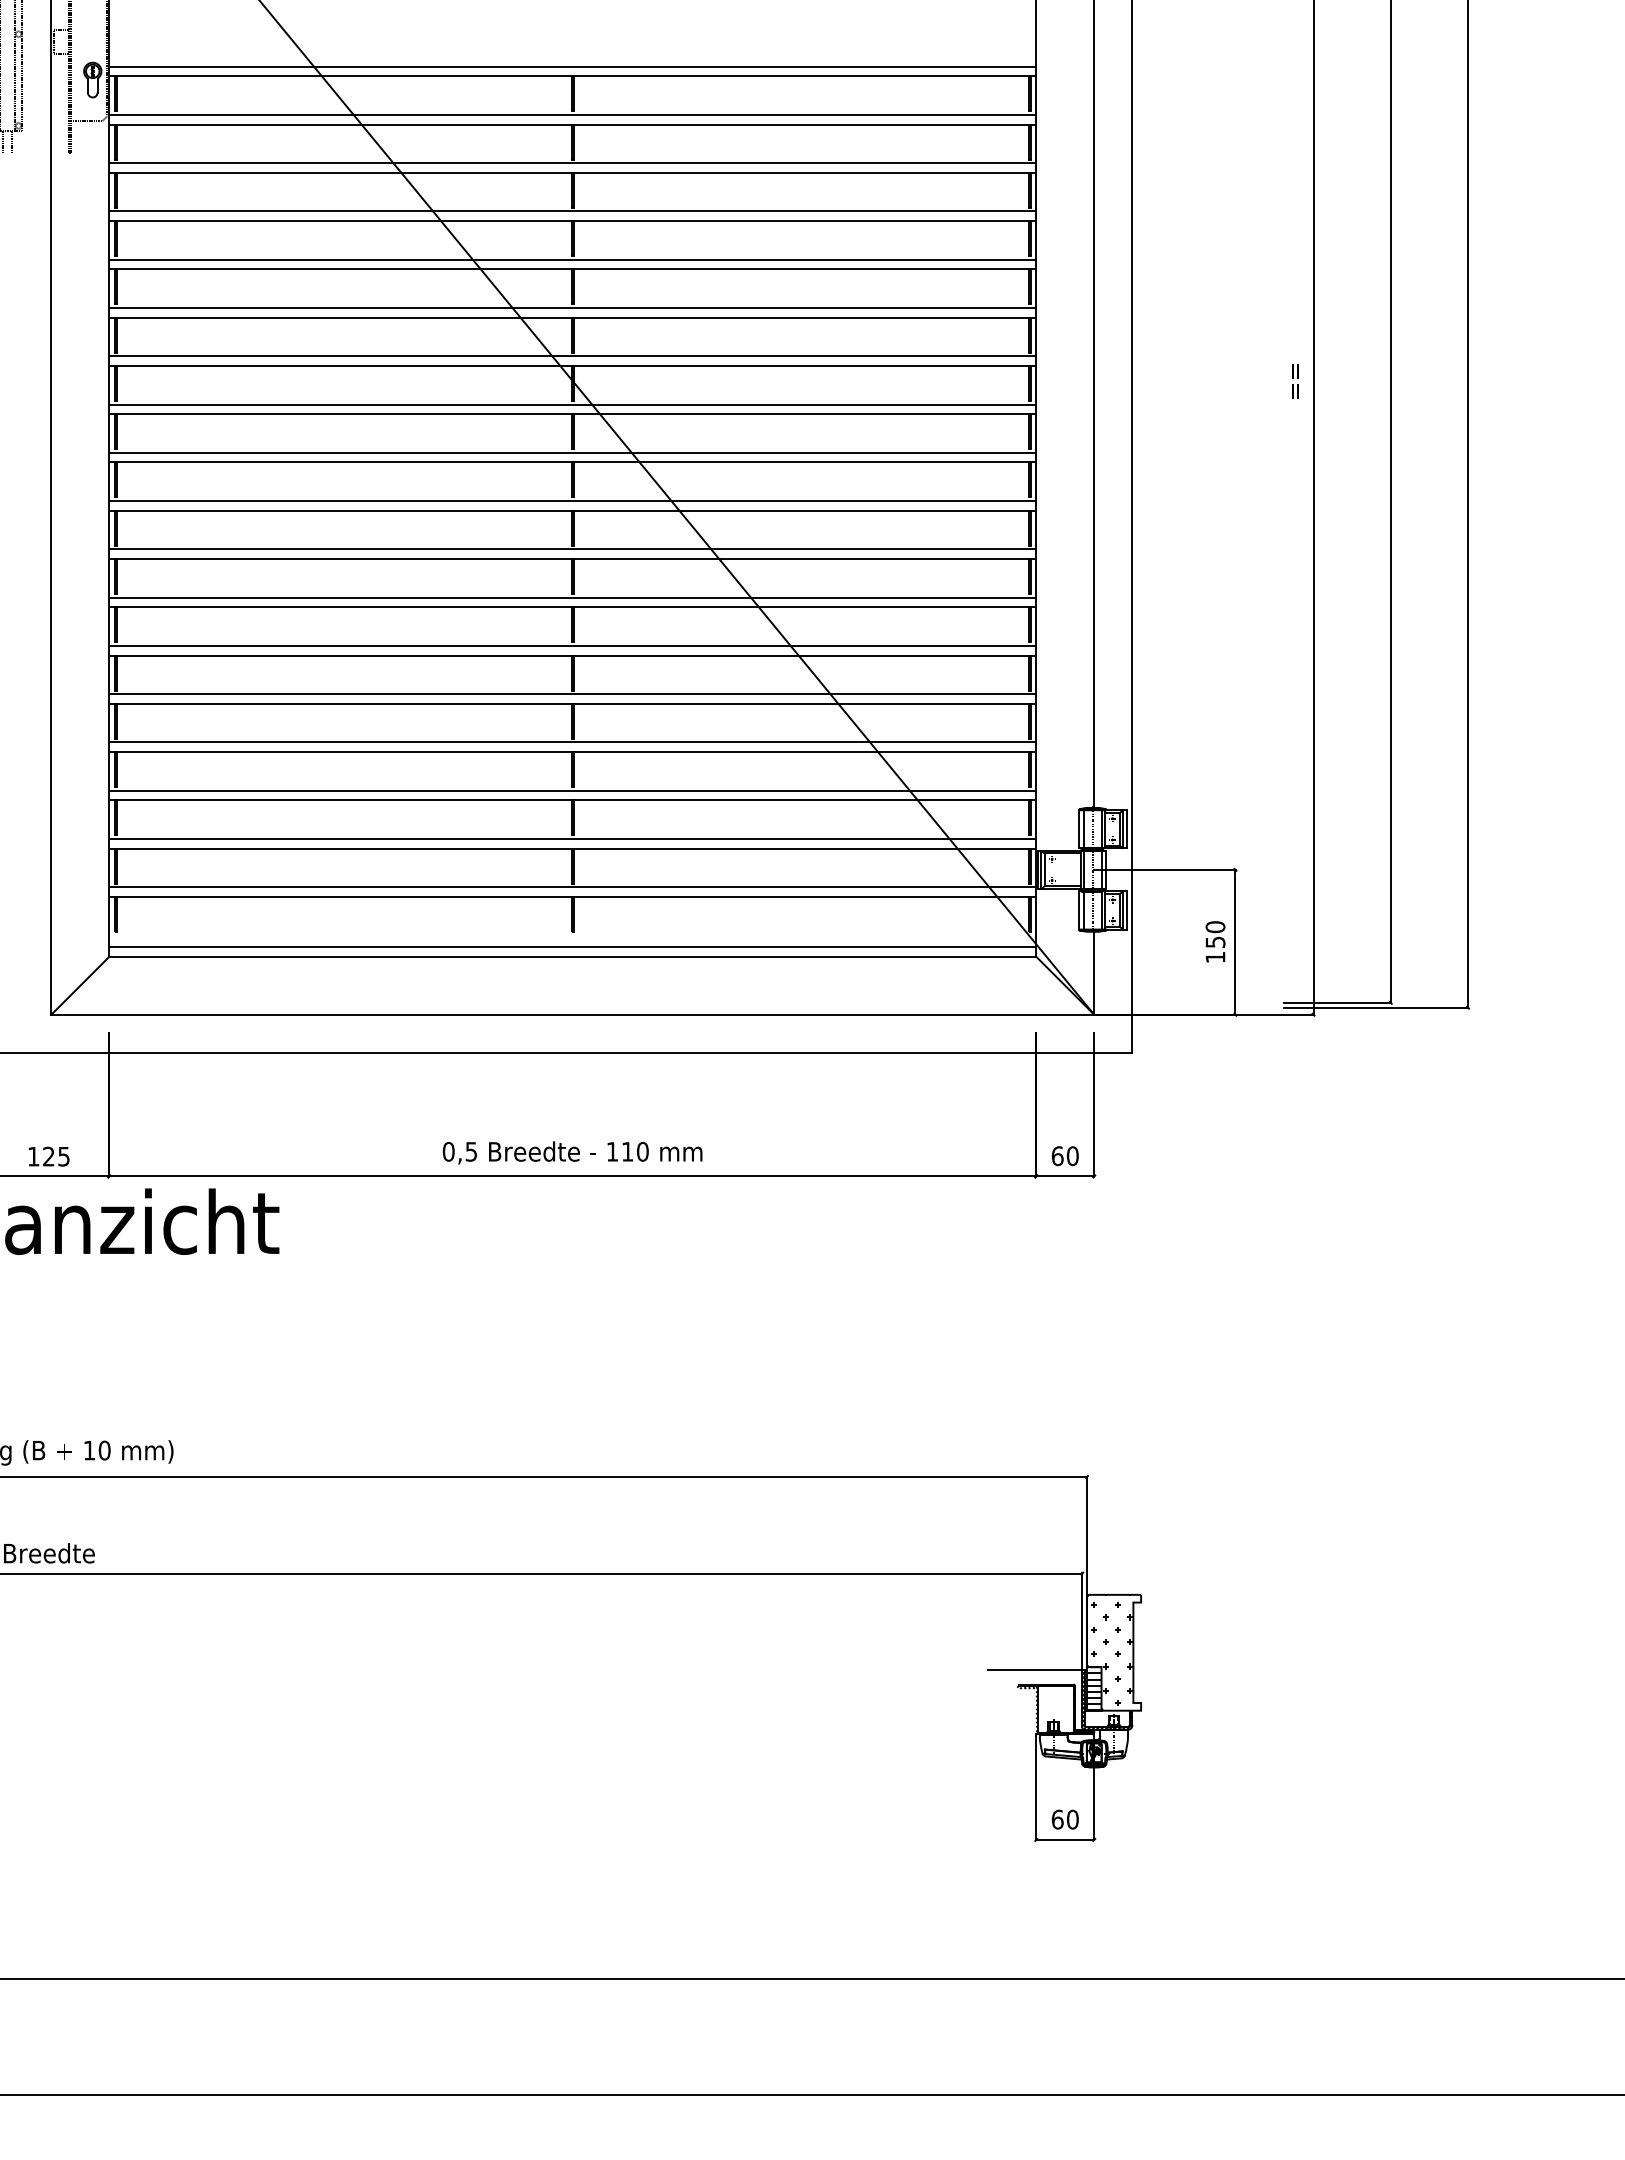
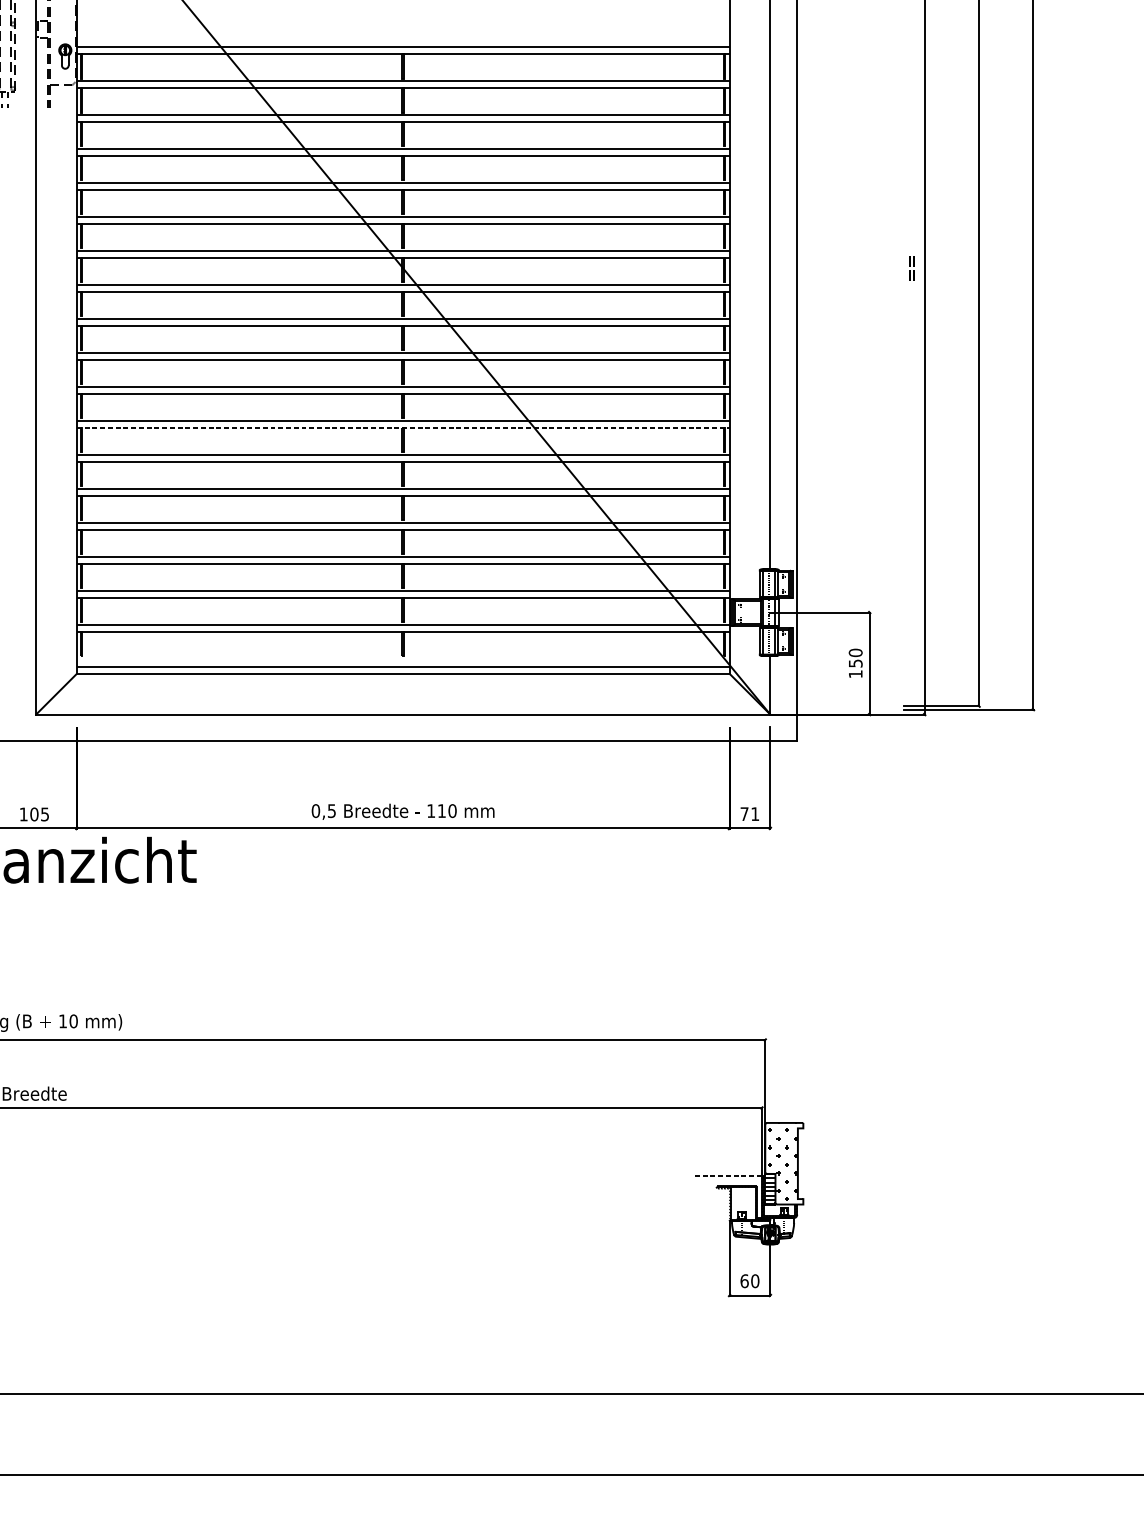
line: (572, 607) -> (403, 427), solid -> dashed
text: (48, 1156) -> (34, 814), 125 -> 105
text: (1064, 1156) -> (749, 814), 60 -> 71
line: (1034, 1670) -> (728, 1176), solid -> dashed

